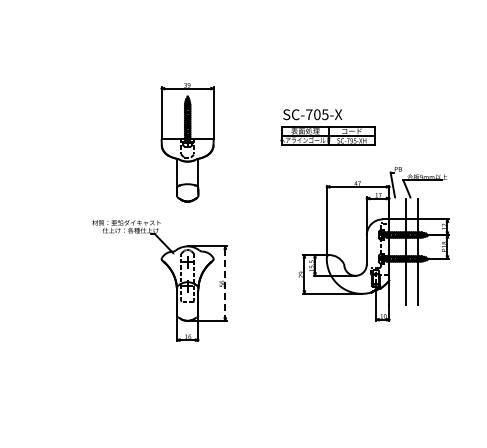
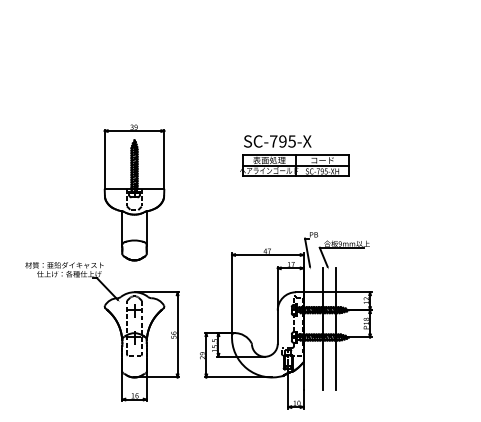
text: (317, 114) -> (283, 141), SC-705-X -> SC-795-X
part: (187, 142) -> (134, 192), moved
part: (373, 244) -> (285, 320), moved
line: (225, 283) -> (177, 334), dashed -> solid

